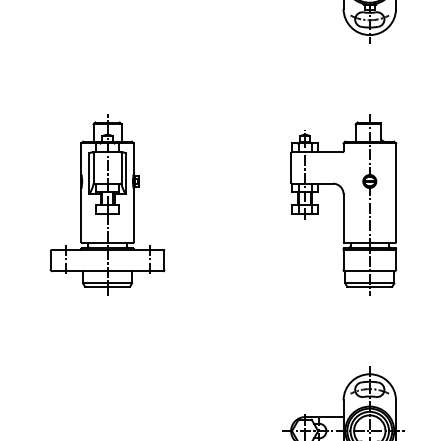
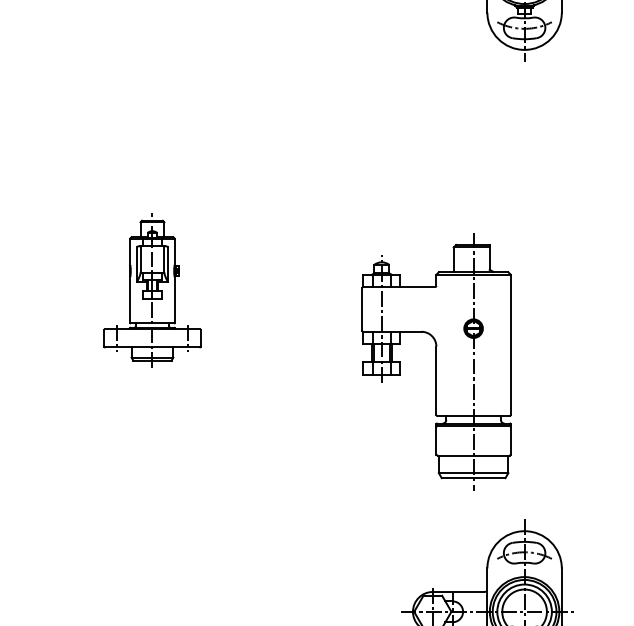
part: (107, 204) -> (152, 290), size x0.6
part: (343, 204) -> (436, 361), moved

